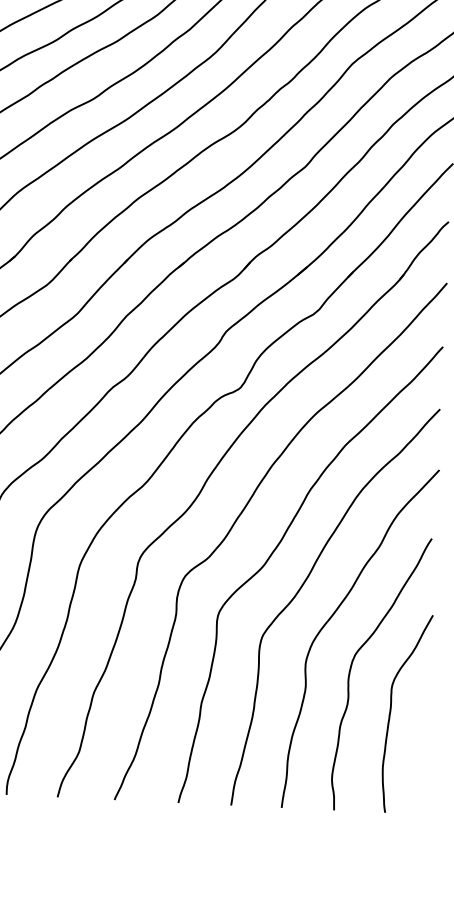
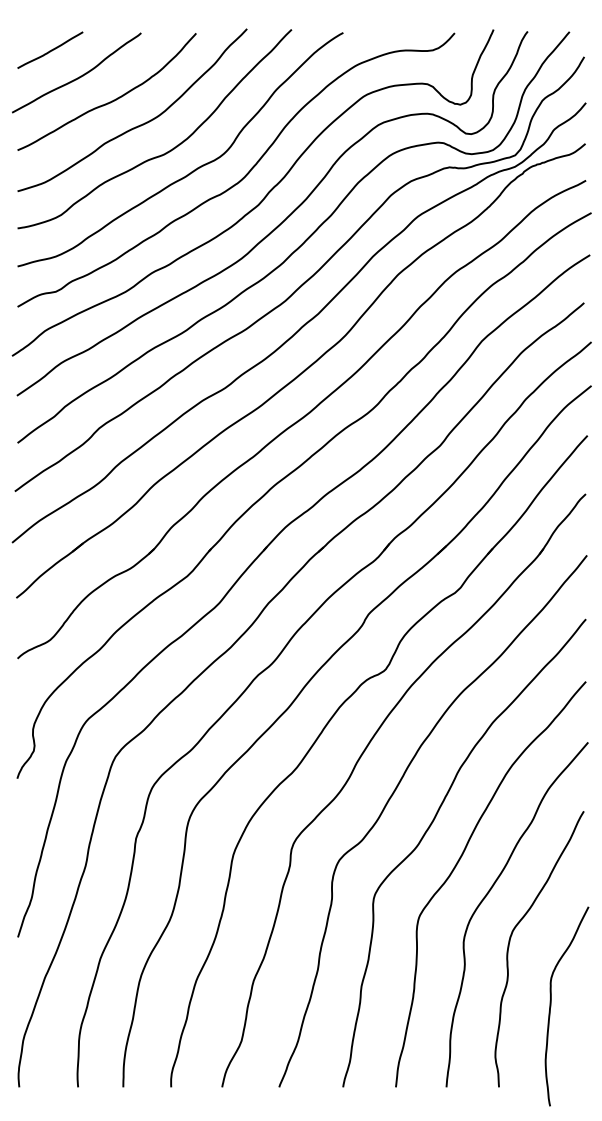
curve: (391, 713) -> (551, 1006), moved

